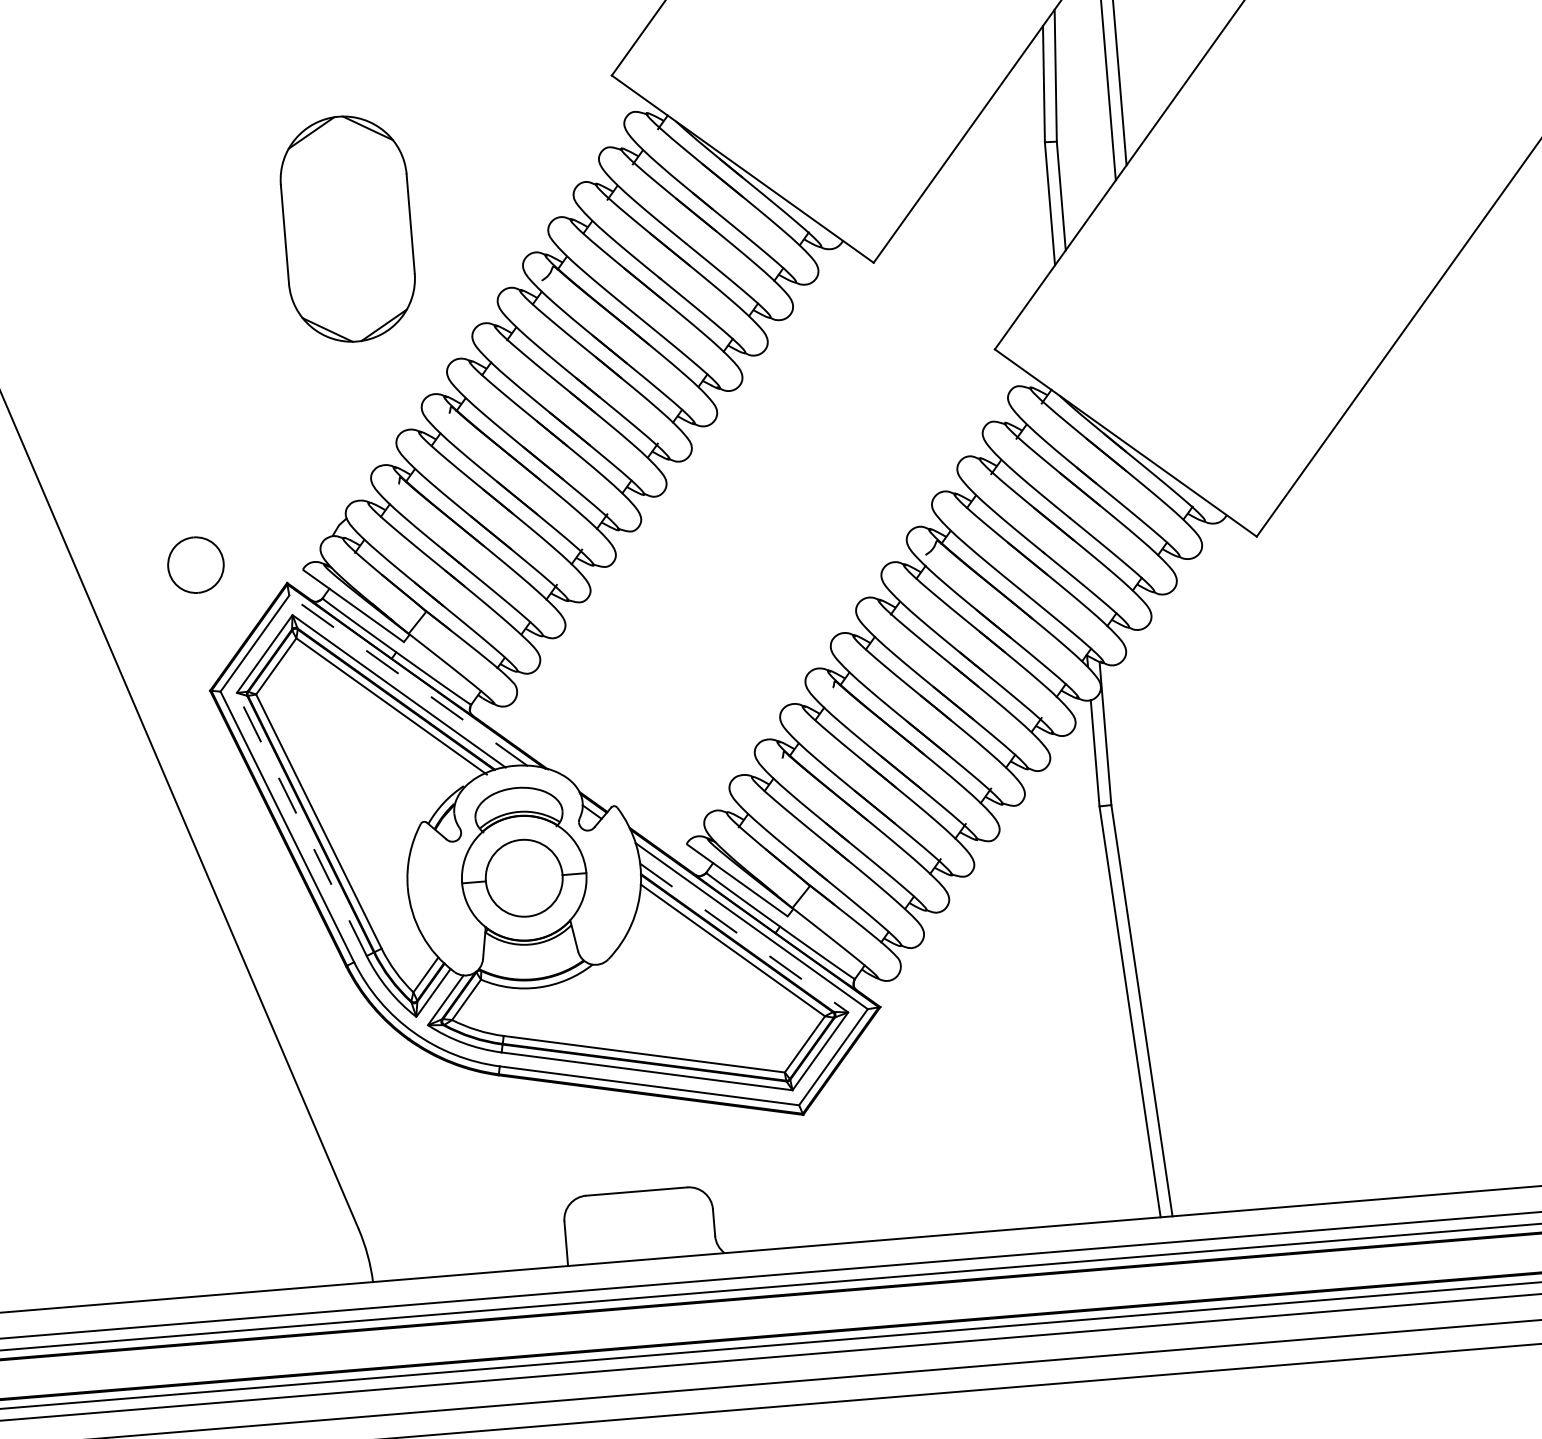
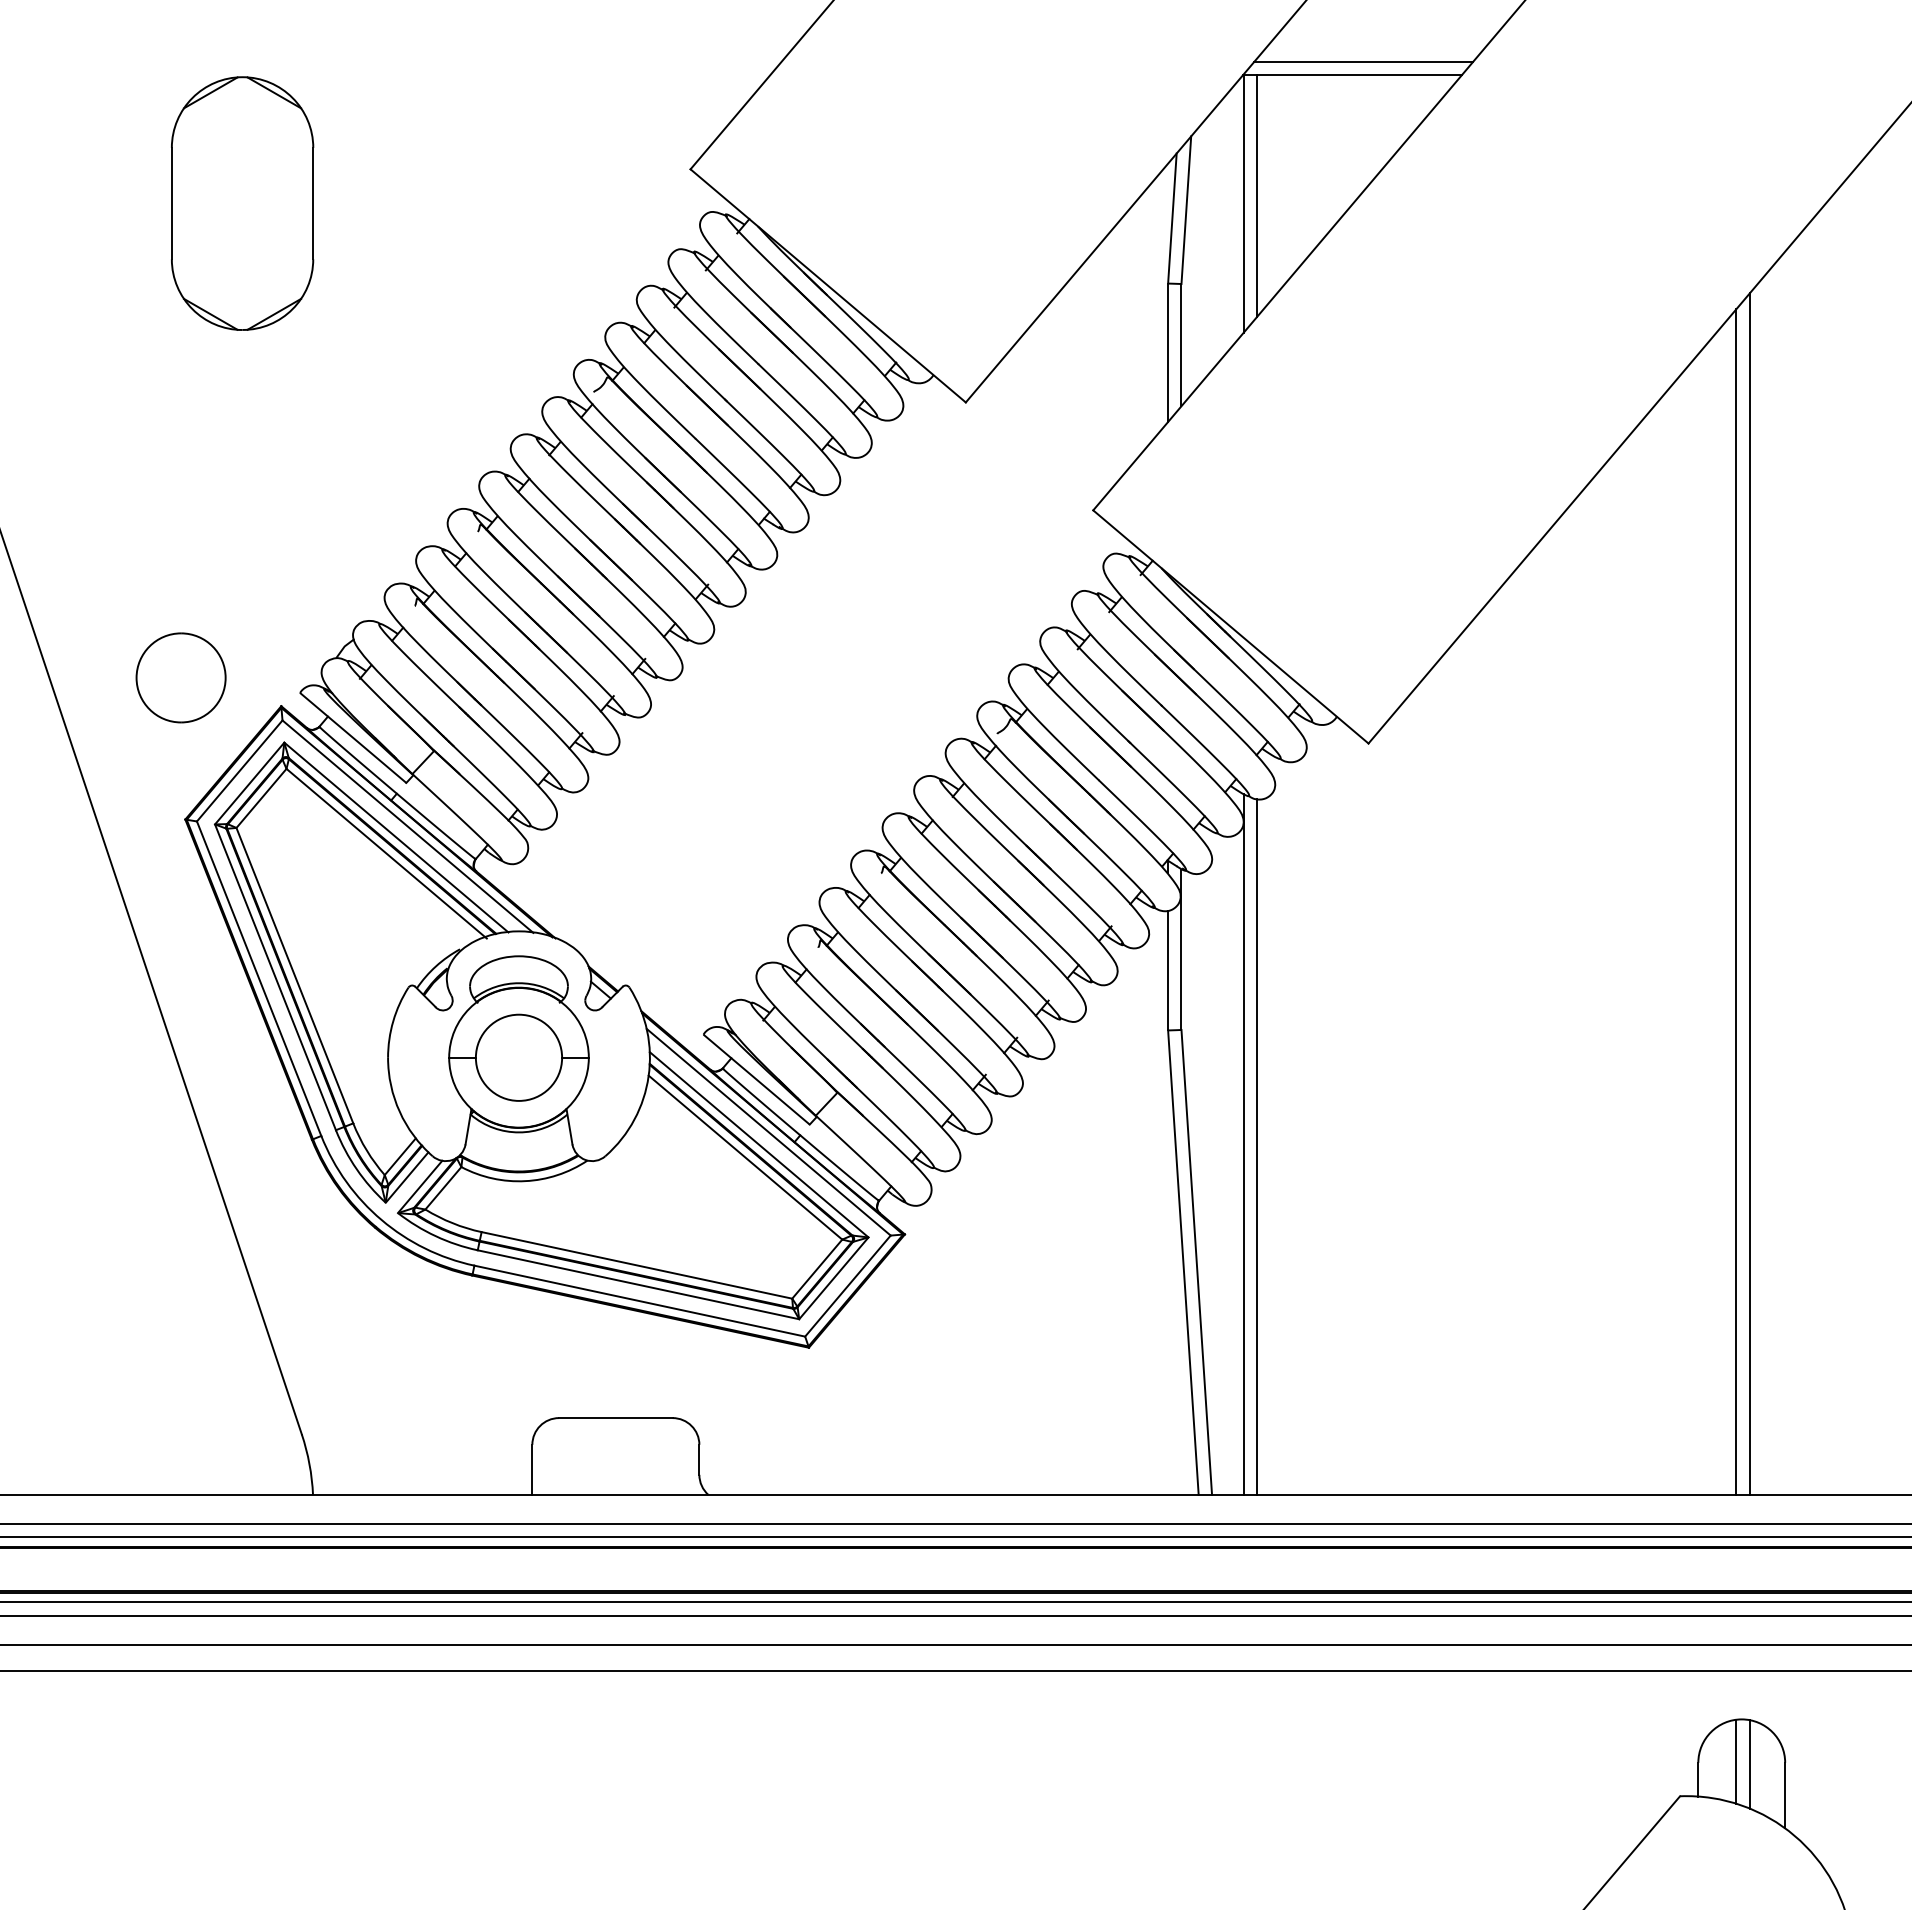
part: (347, 229) -> (242, 203), moved
part: (195, 564) -> (180, 677), size x1.43
line: (408, 680) -> (407, 826), dashed -> solid
line: (301, 823) -> (275, 976), dashed -> solid
line: (1174, 901) -> (1243, 1143), added
line: (1187, 903) -> (1257, 1146), added
line: (744, 938) -> (759, 1145), dashed -> solid

